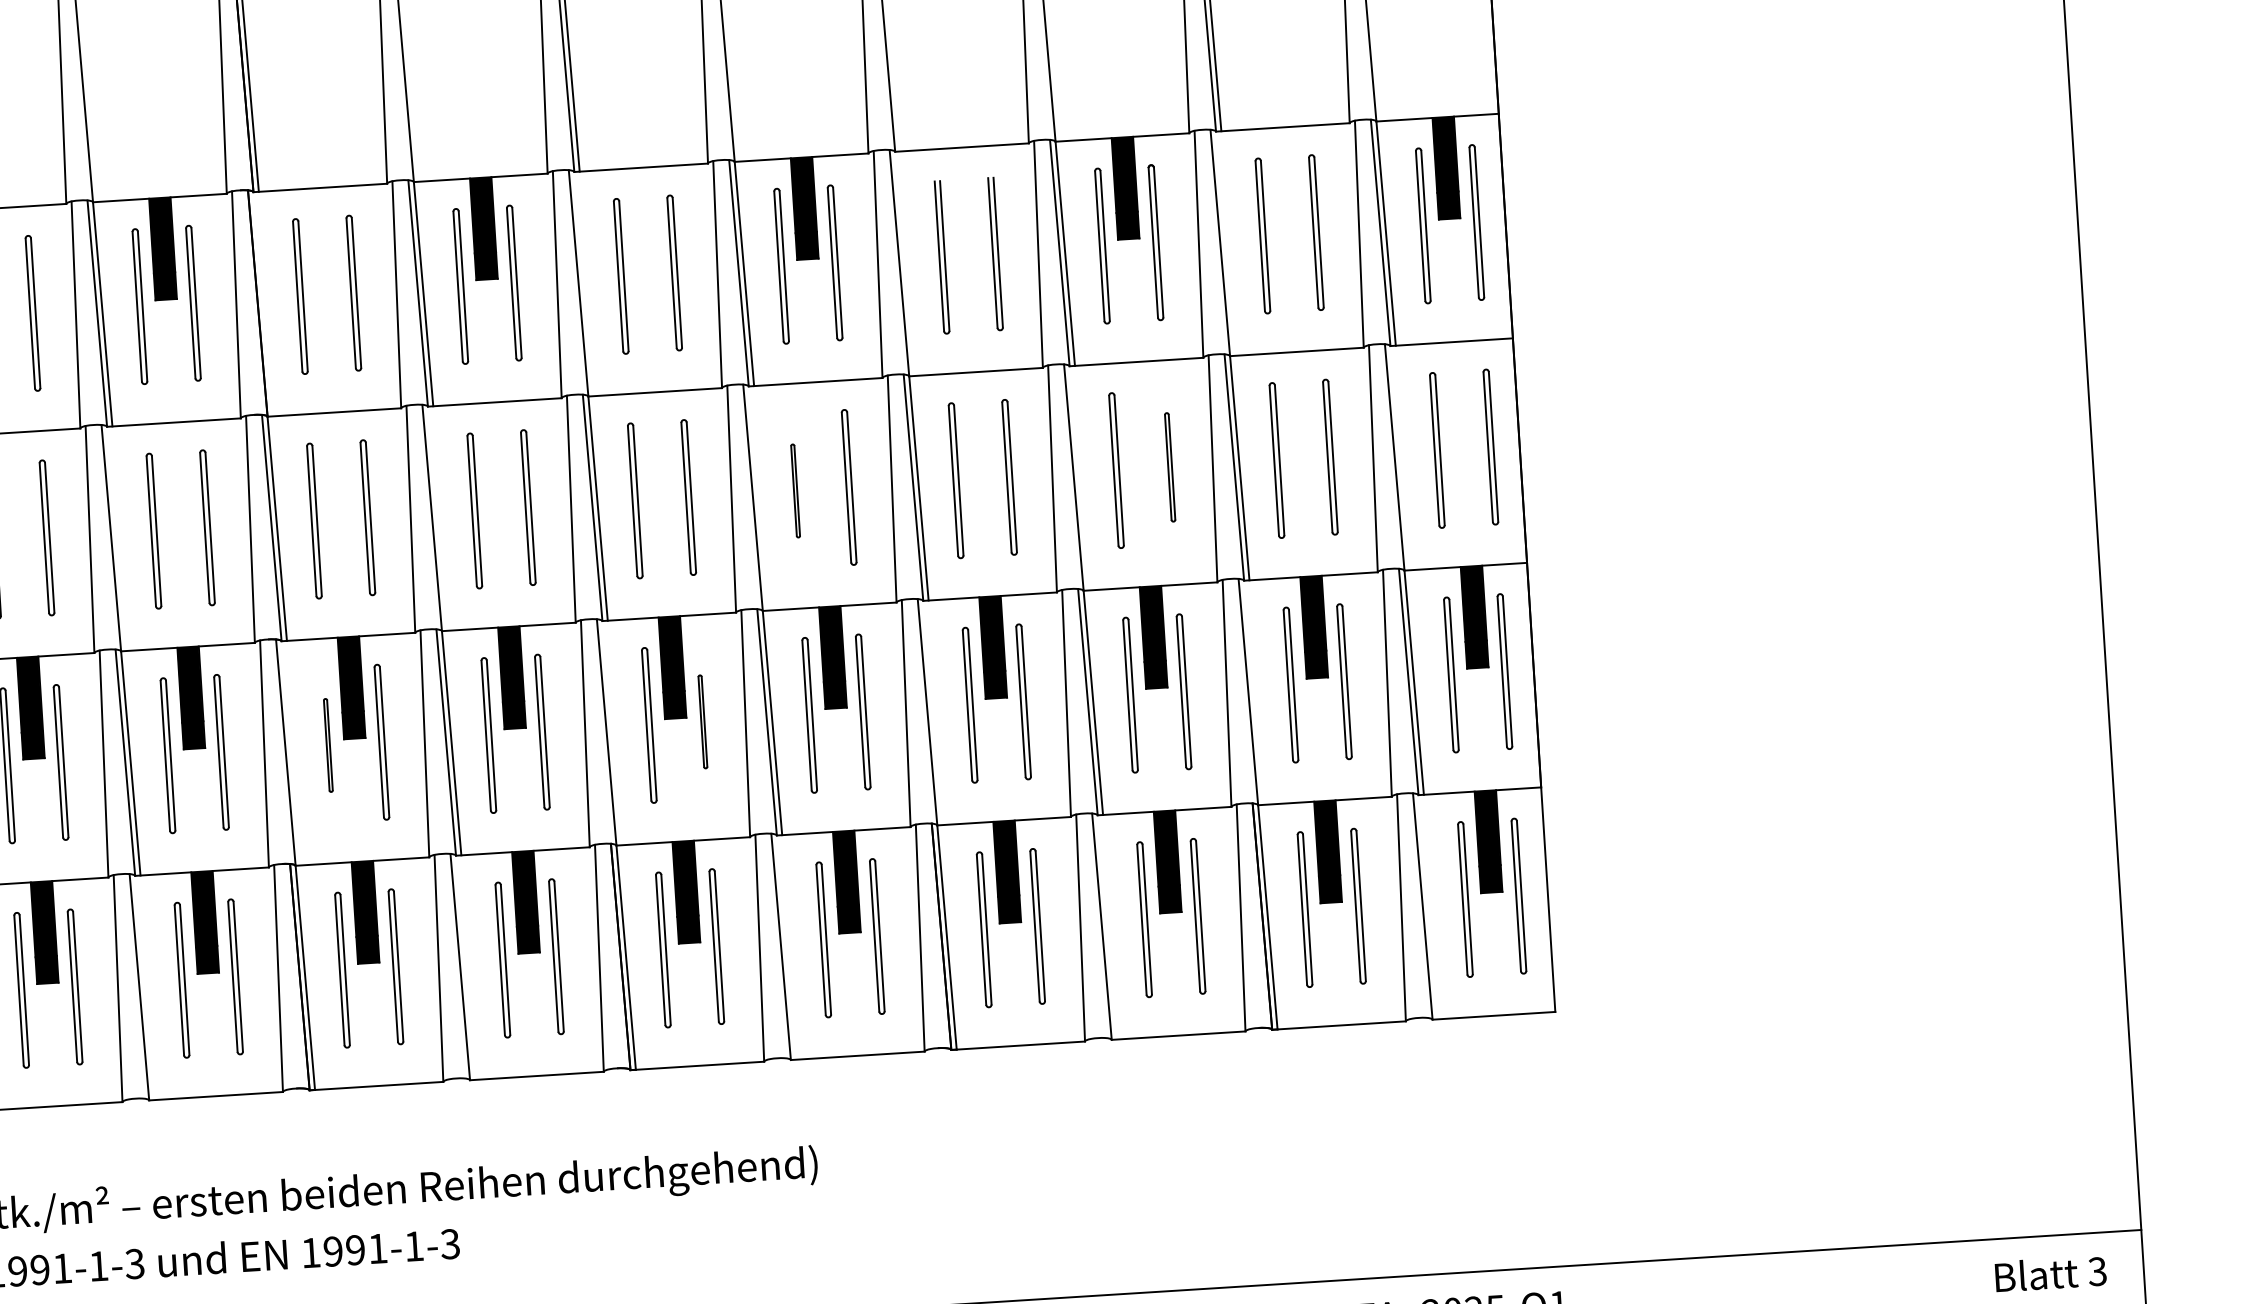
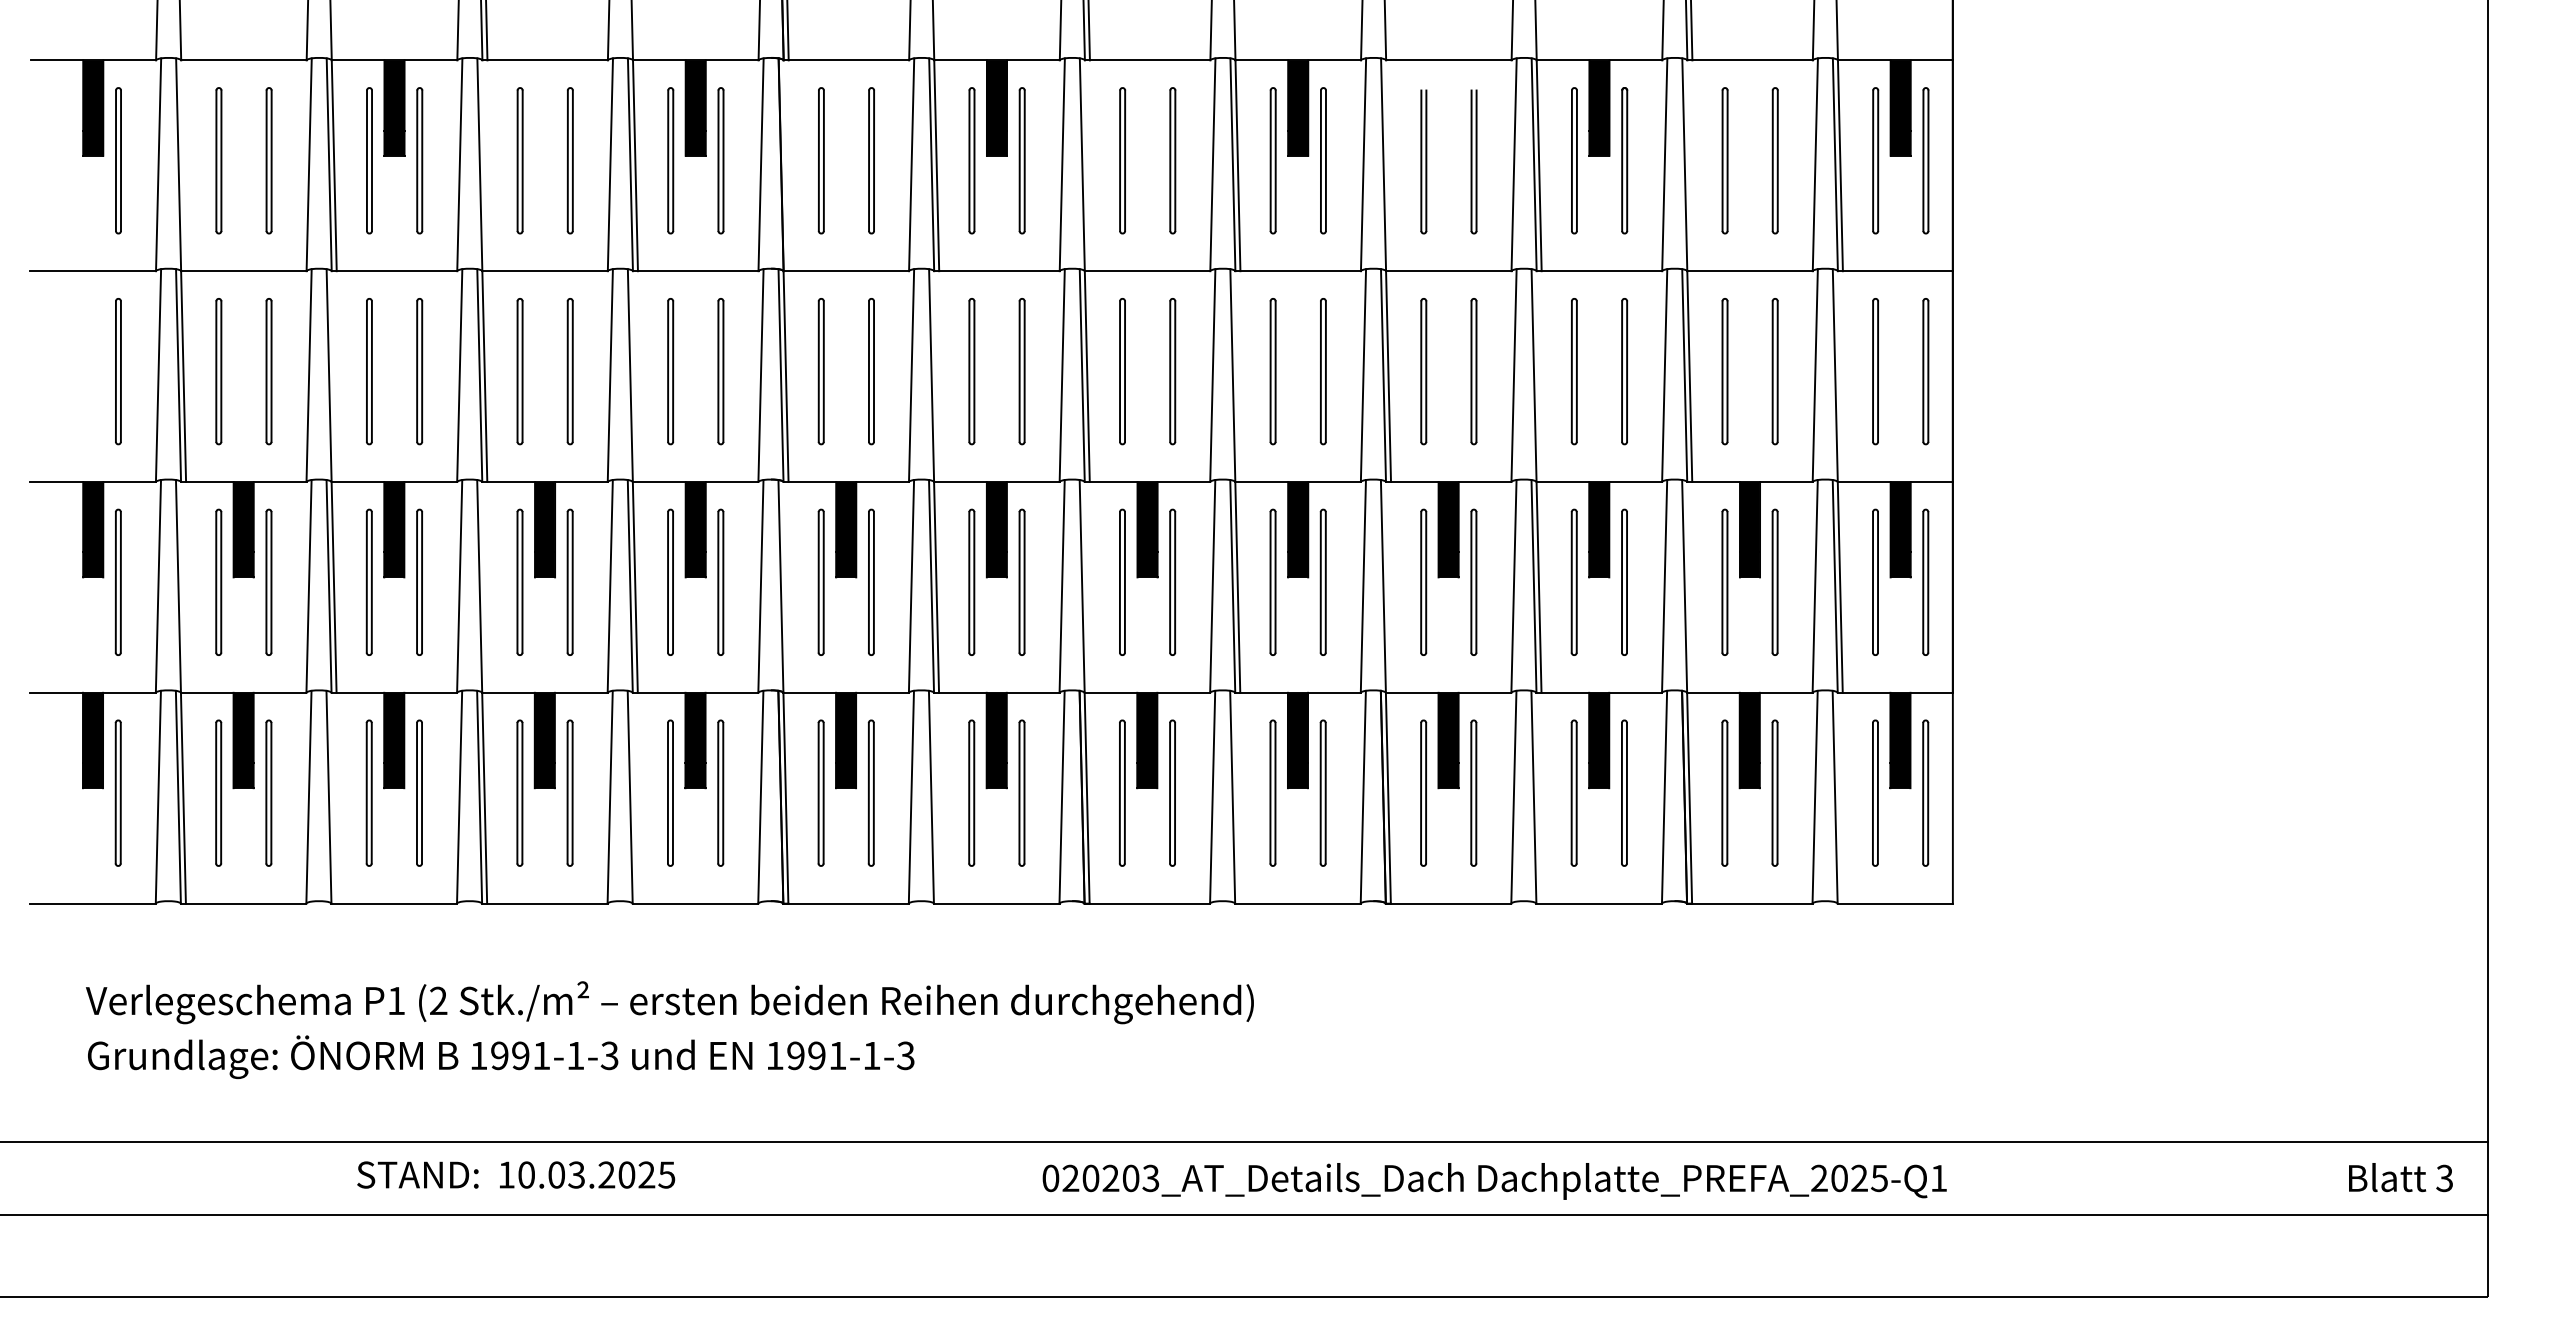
part: (1169, 467) -> (1624, 371), size x1.43
part: (795, 490) -> (1272, 371), size x1.67
part: (702, 721) -> (1172, 581), size x1.67
part: (327, 744) -> (820, 581), size x1.67

